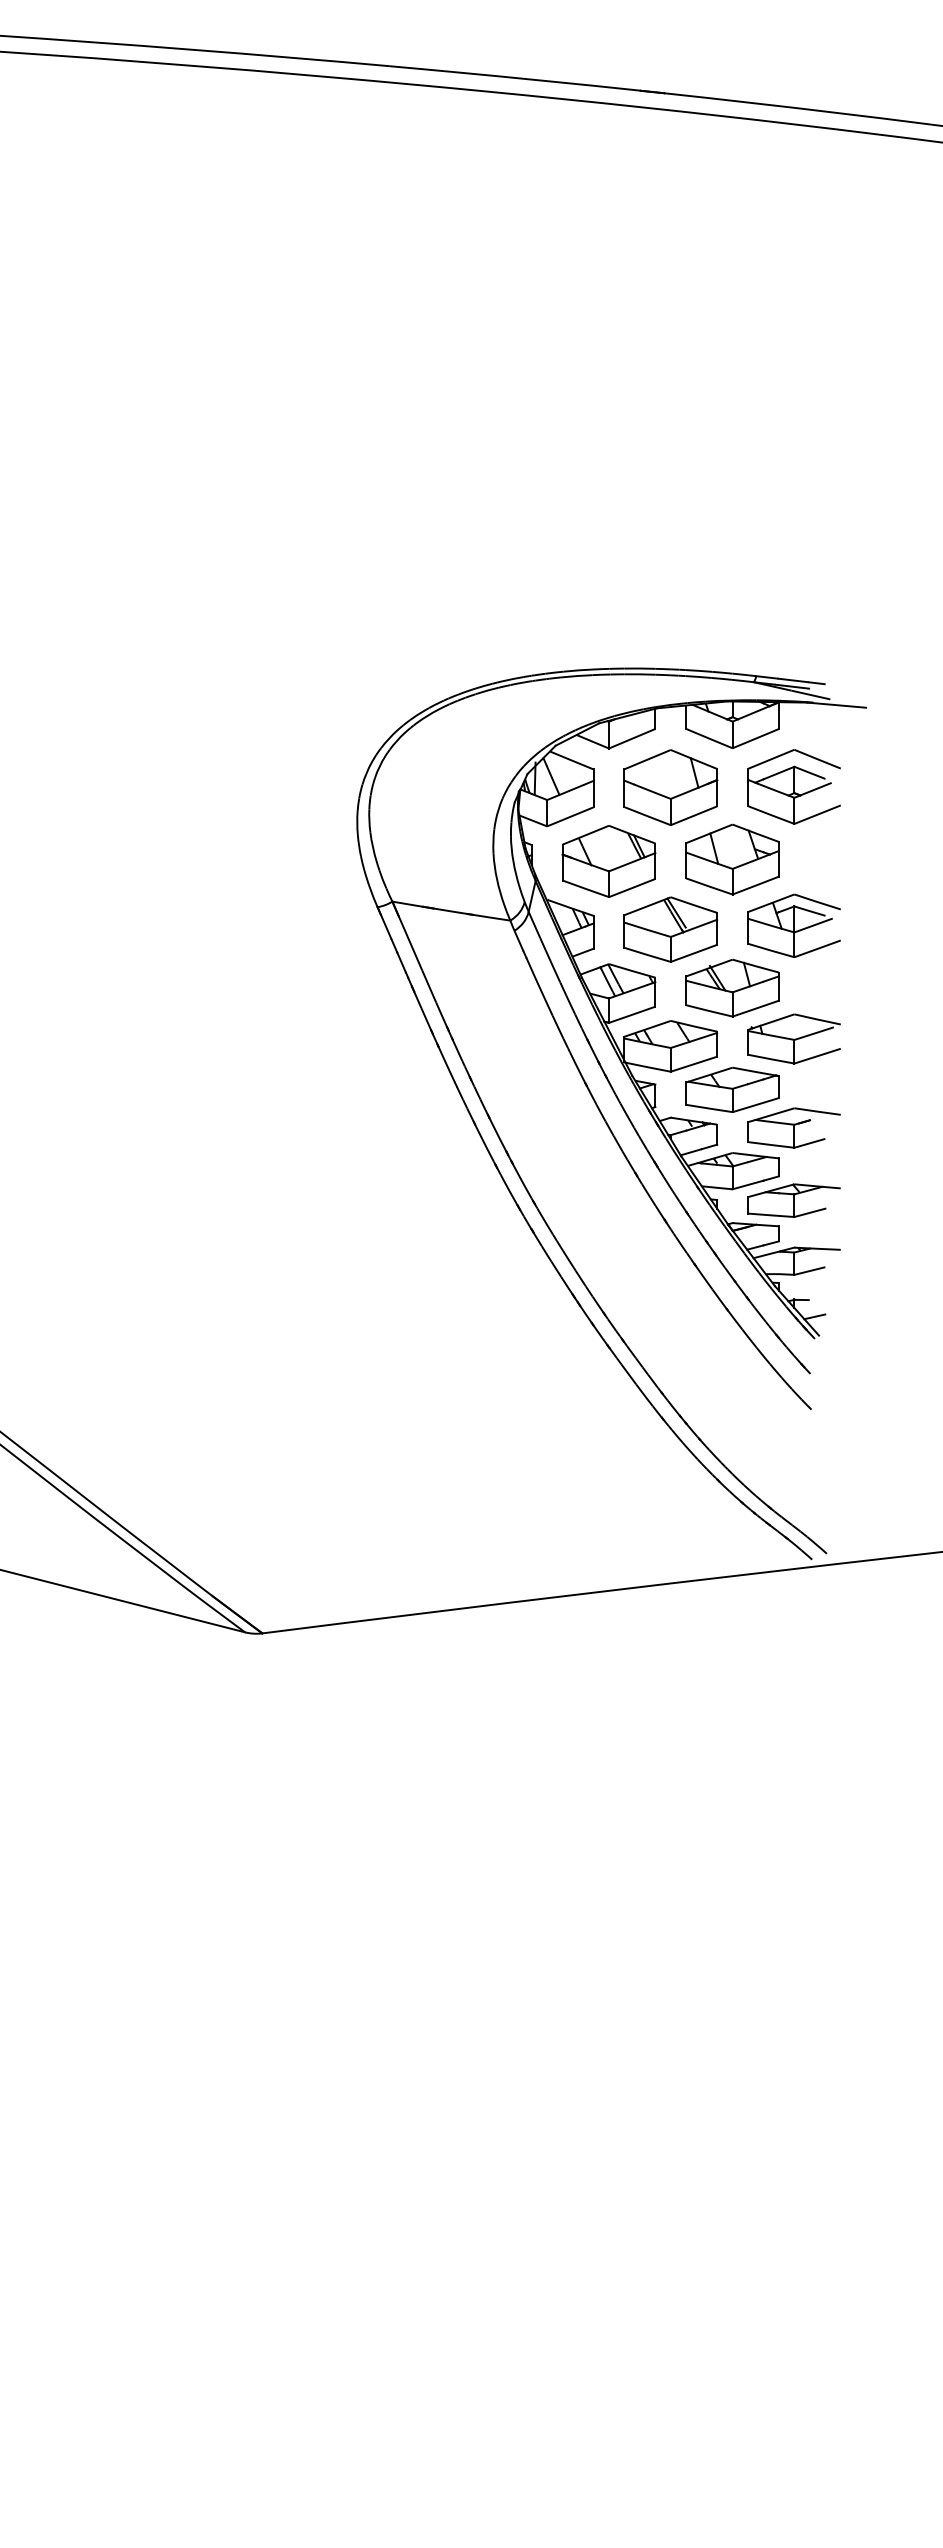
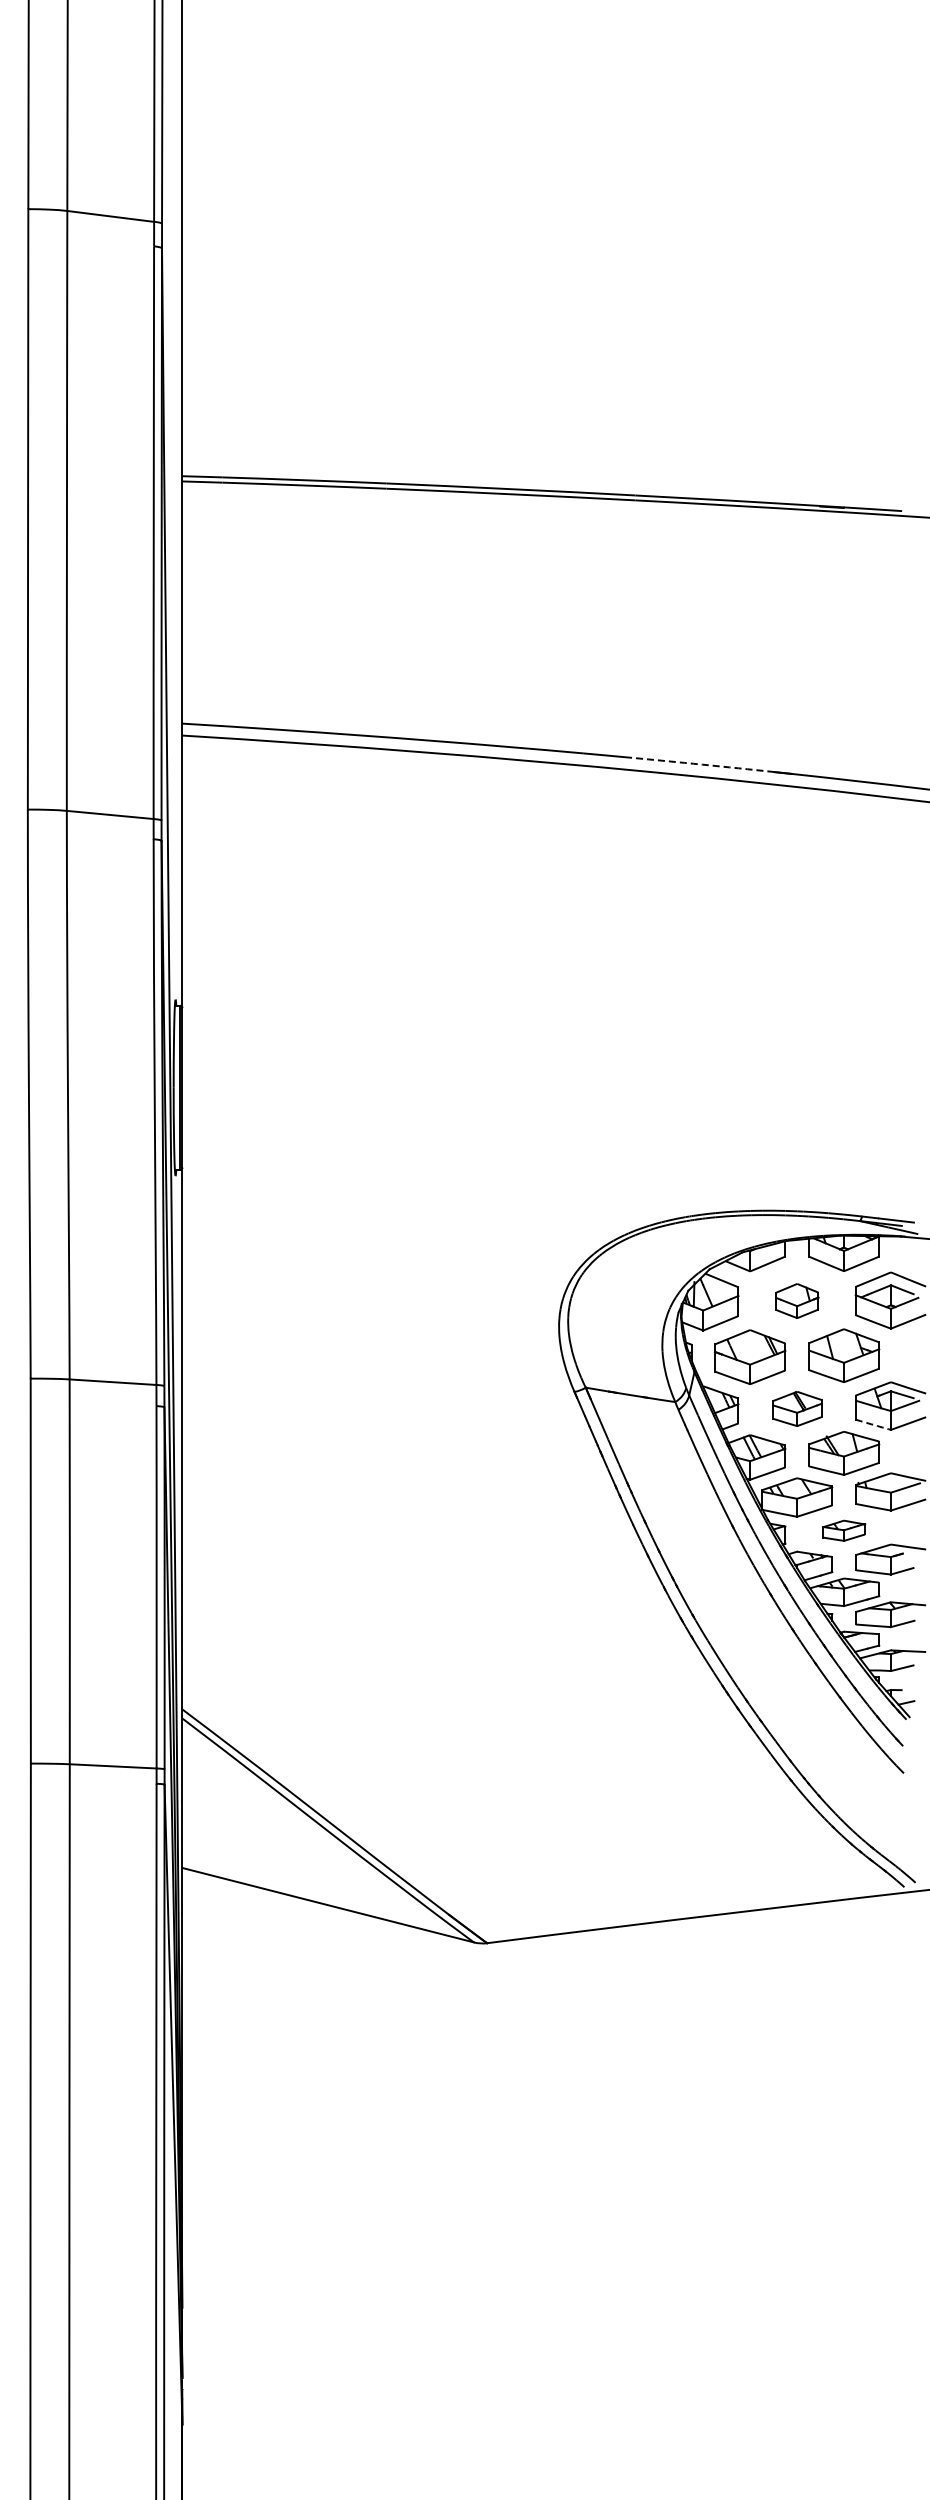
arc: (546, 80) -> (702, 764), solid -> dashed
part: (671, 786) -> (797, 1300), size x0.6
part: (671, 929) -> (797, 1408), size x0.7
arc: (771, 950) -> (873, 1424), solid -> dashed
part: (731, 1089) -> (843, 1530), size x0.6

